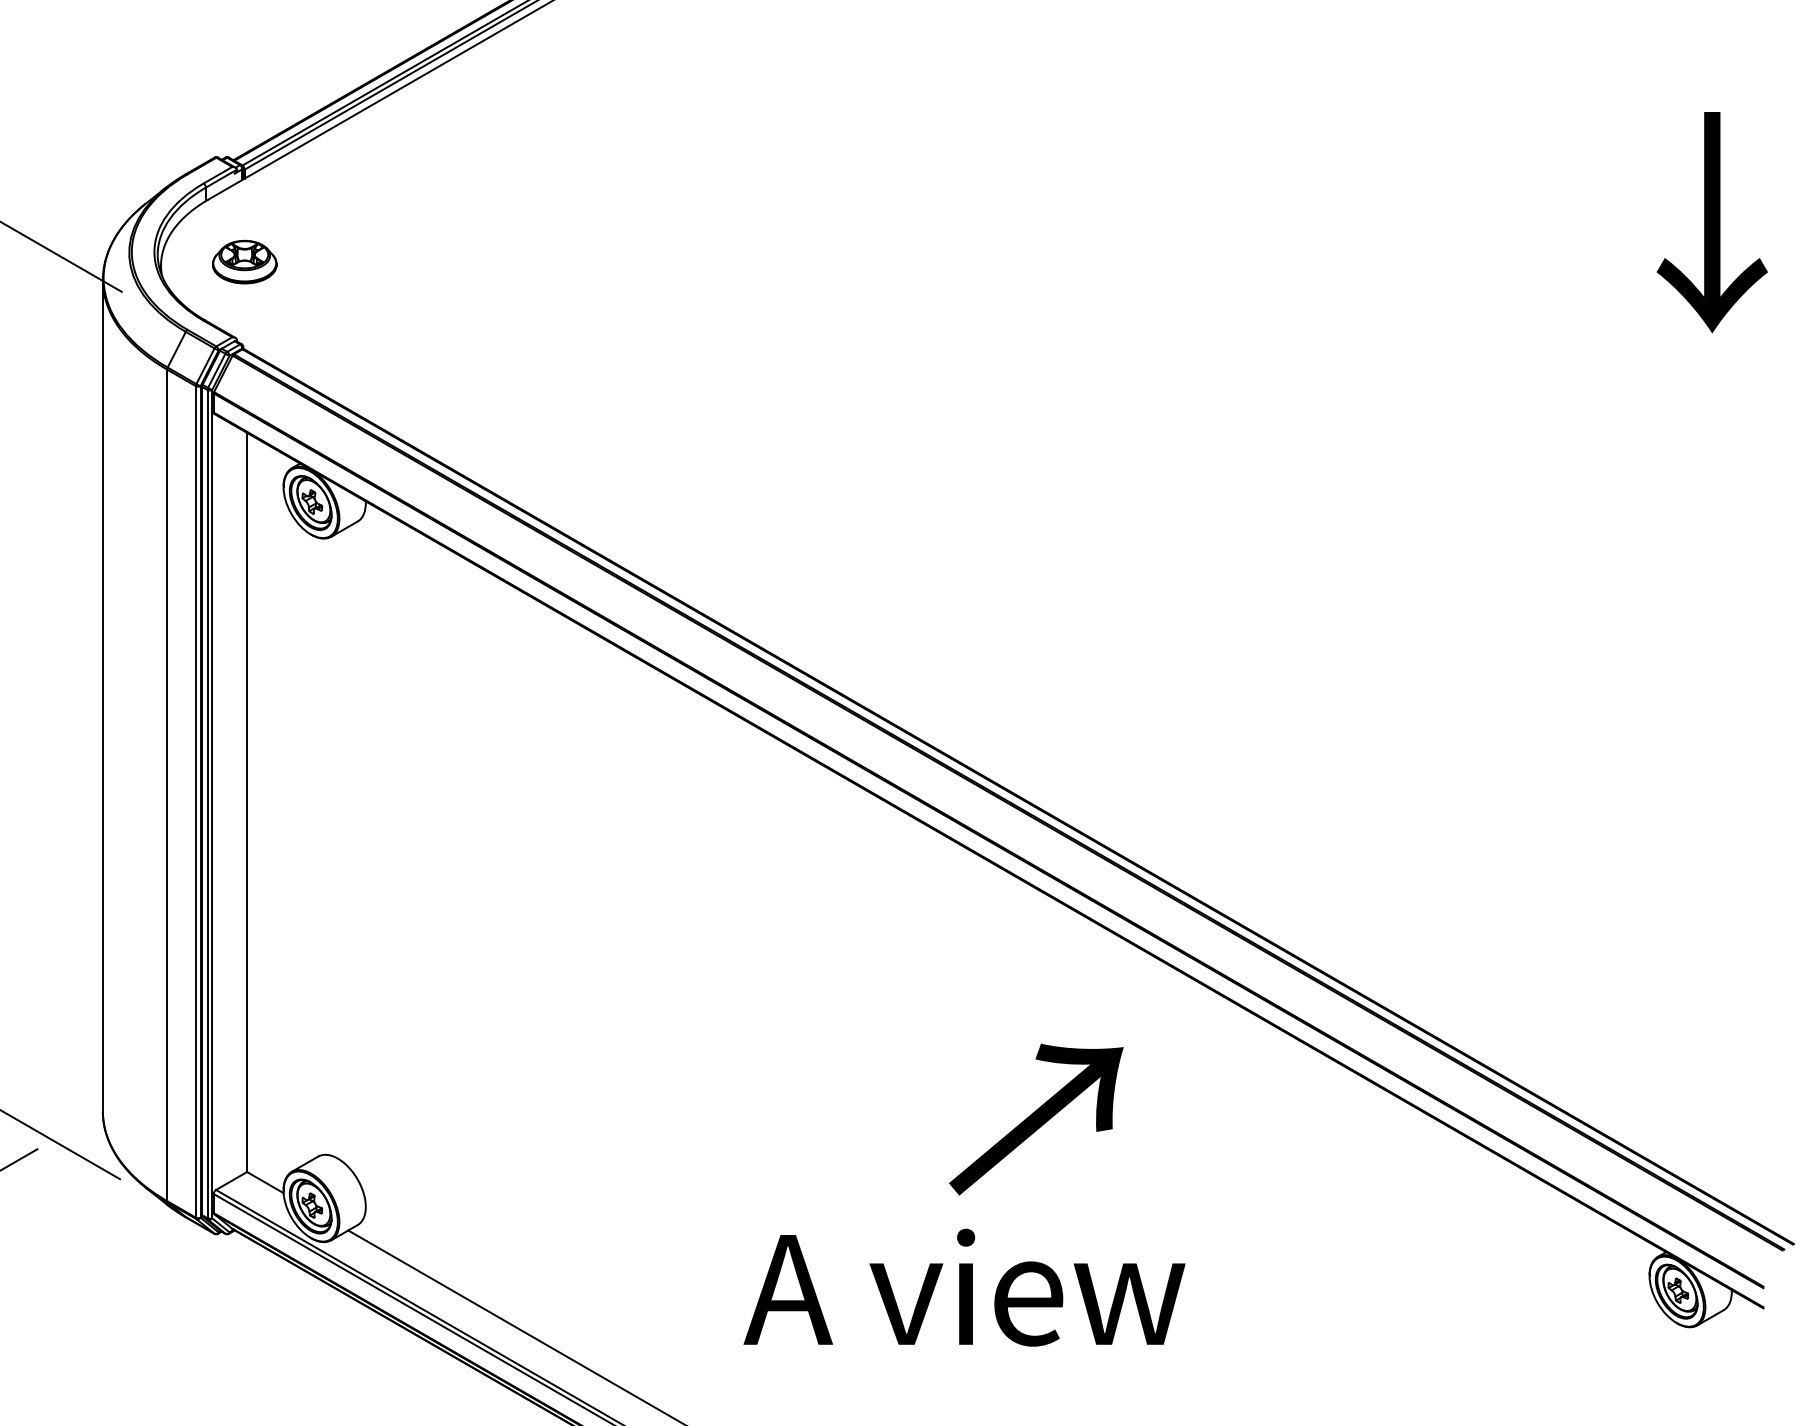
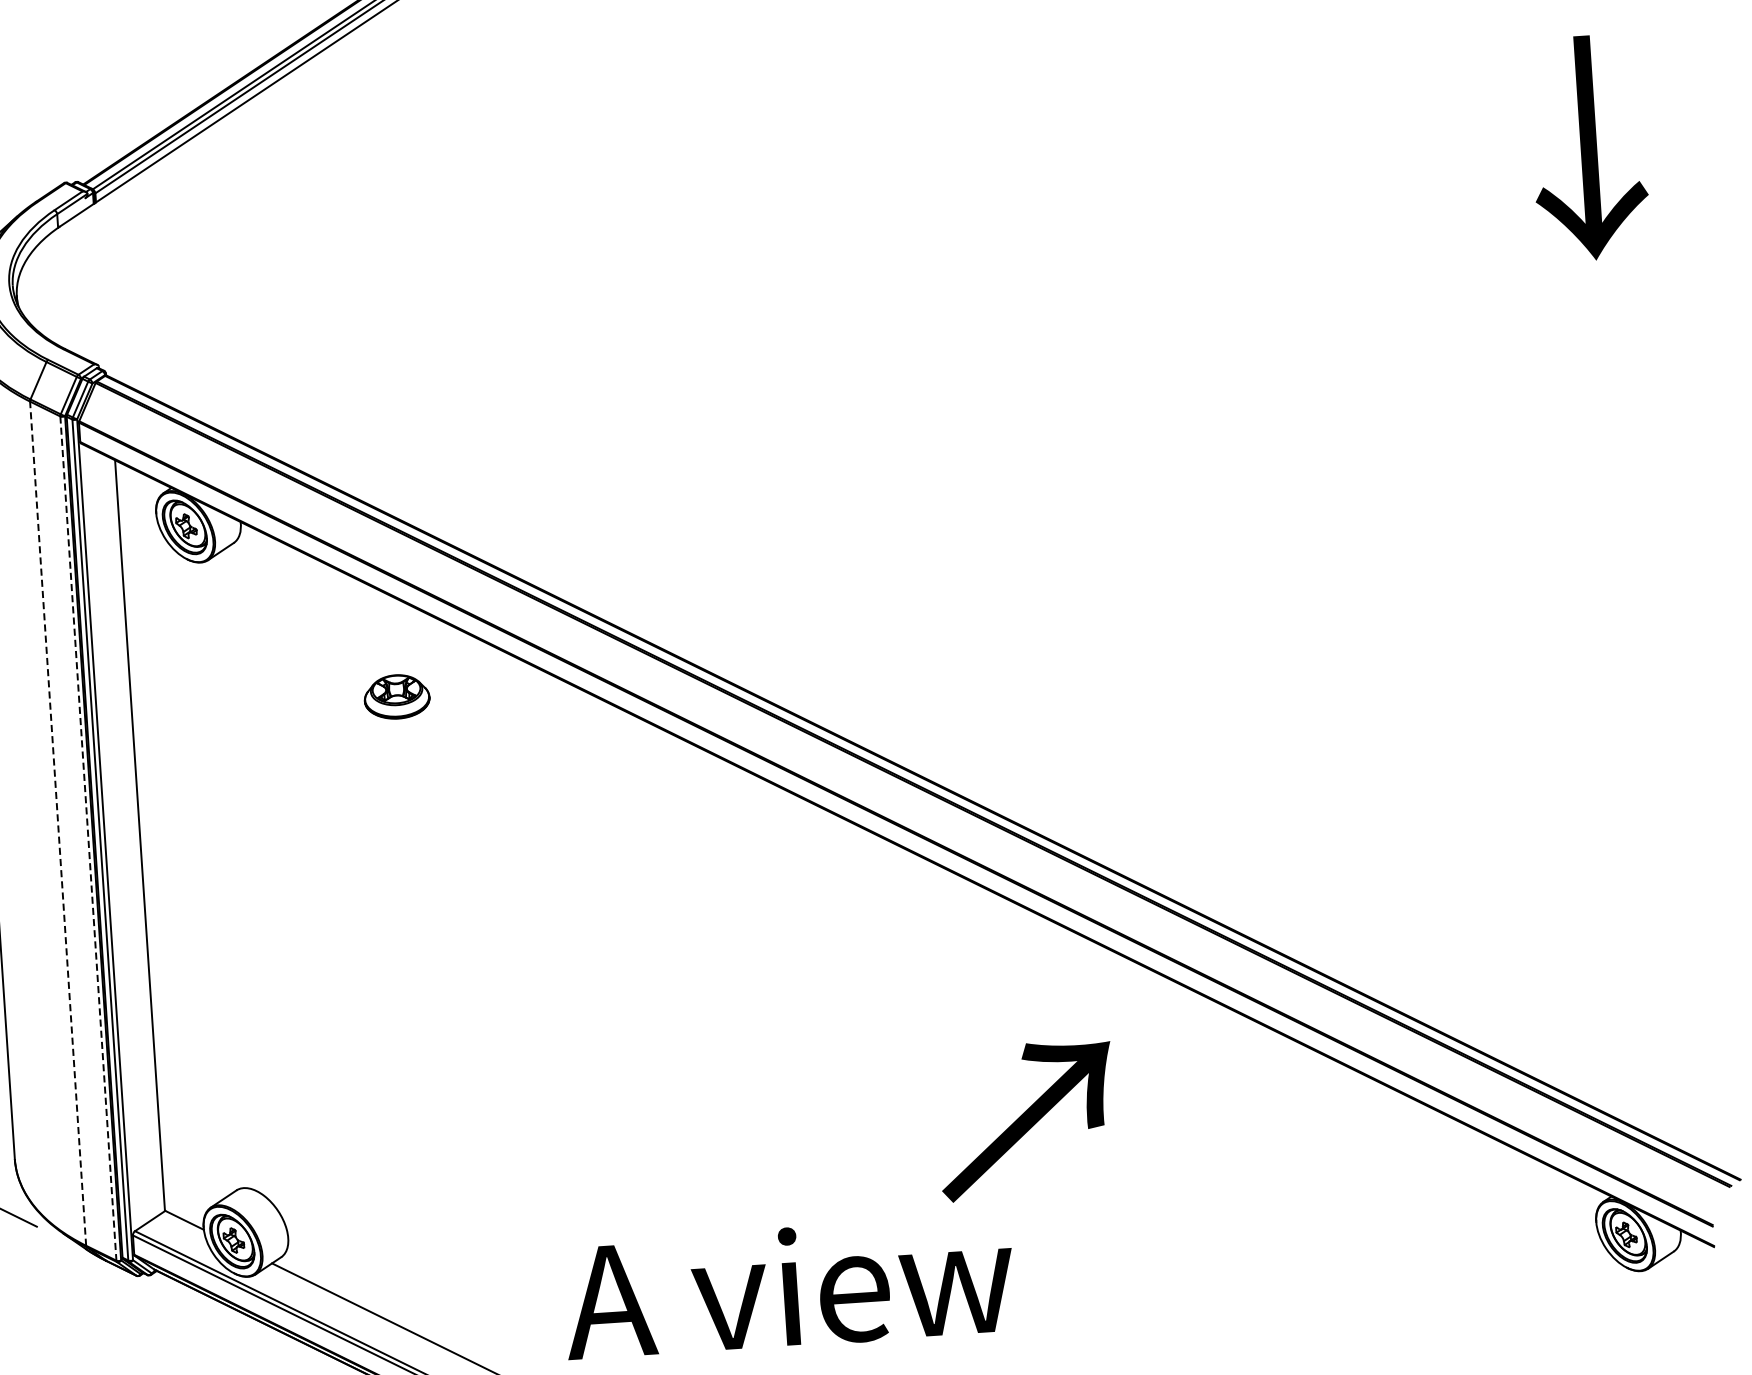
part: (244, 261) -> (396, 696), moved
line: (167, 785) -> (58, 823), solid -> dashed
line: (195, 801) -> (87, 838), solid -> dashed
text: (1036, 1119) -> (1026, 1120), moved
text: (964, 1287) -> (788, 1287), moved

